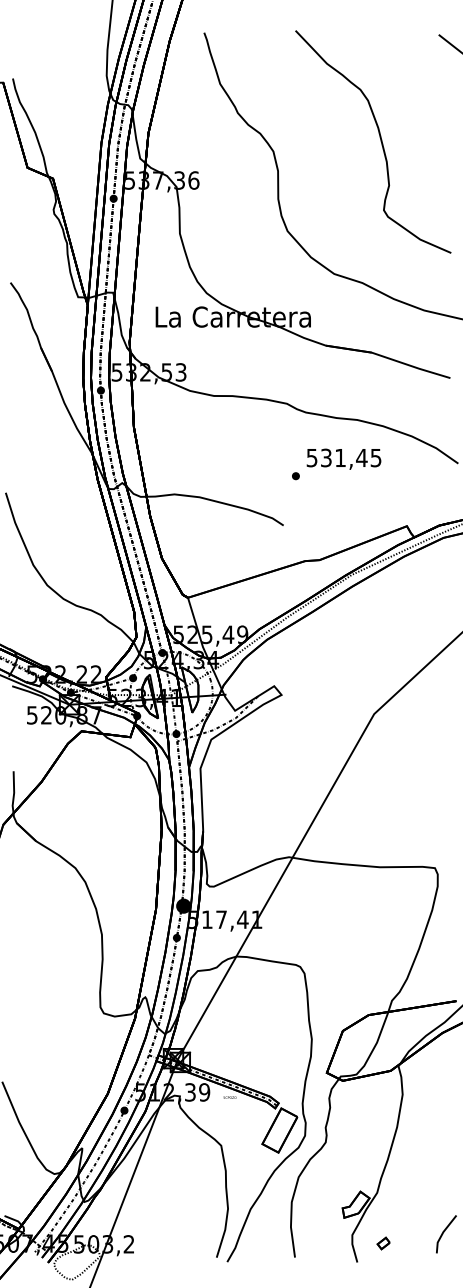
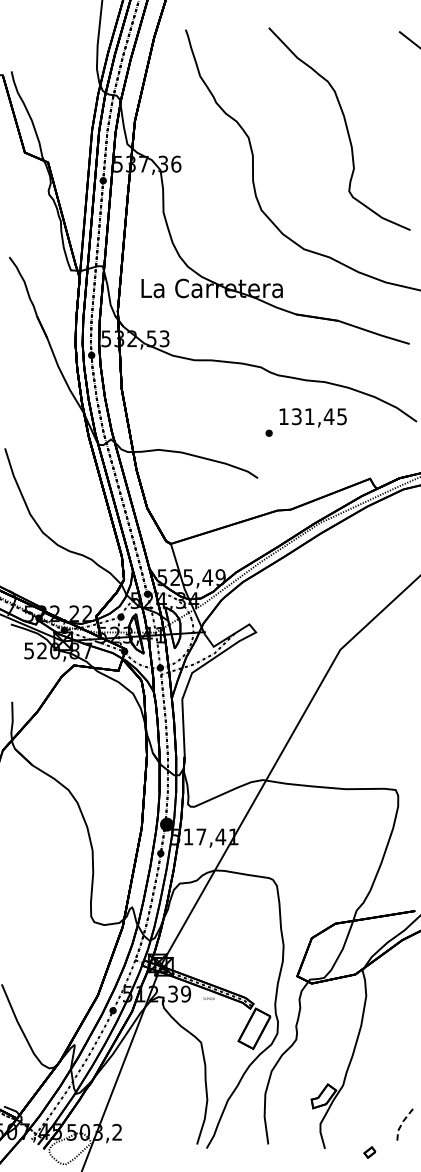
text: (311, 458) -> (283, 417), 531,45 -> 131,45
line: (443, 1232) -> (403, 1121), solid -> dashed
part: (383, 1243) -> (369, 1152), moved

